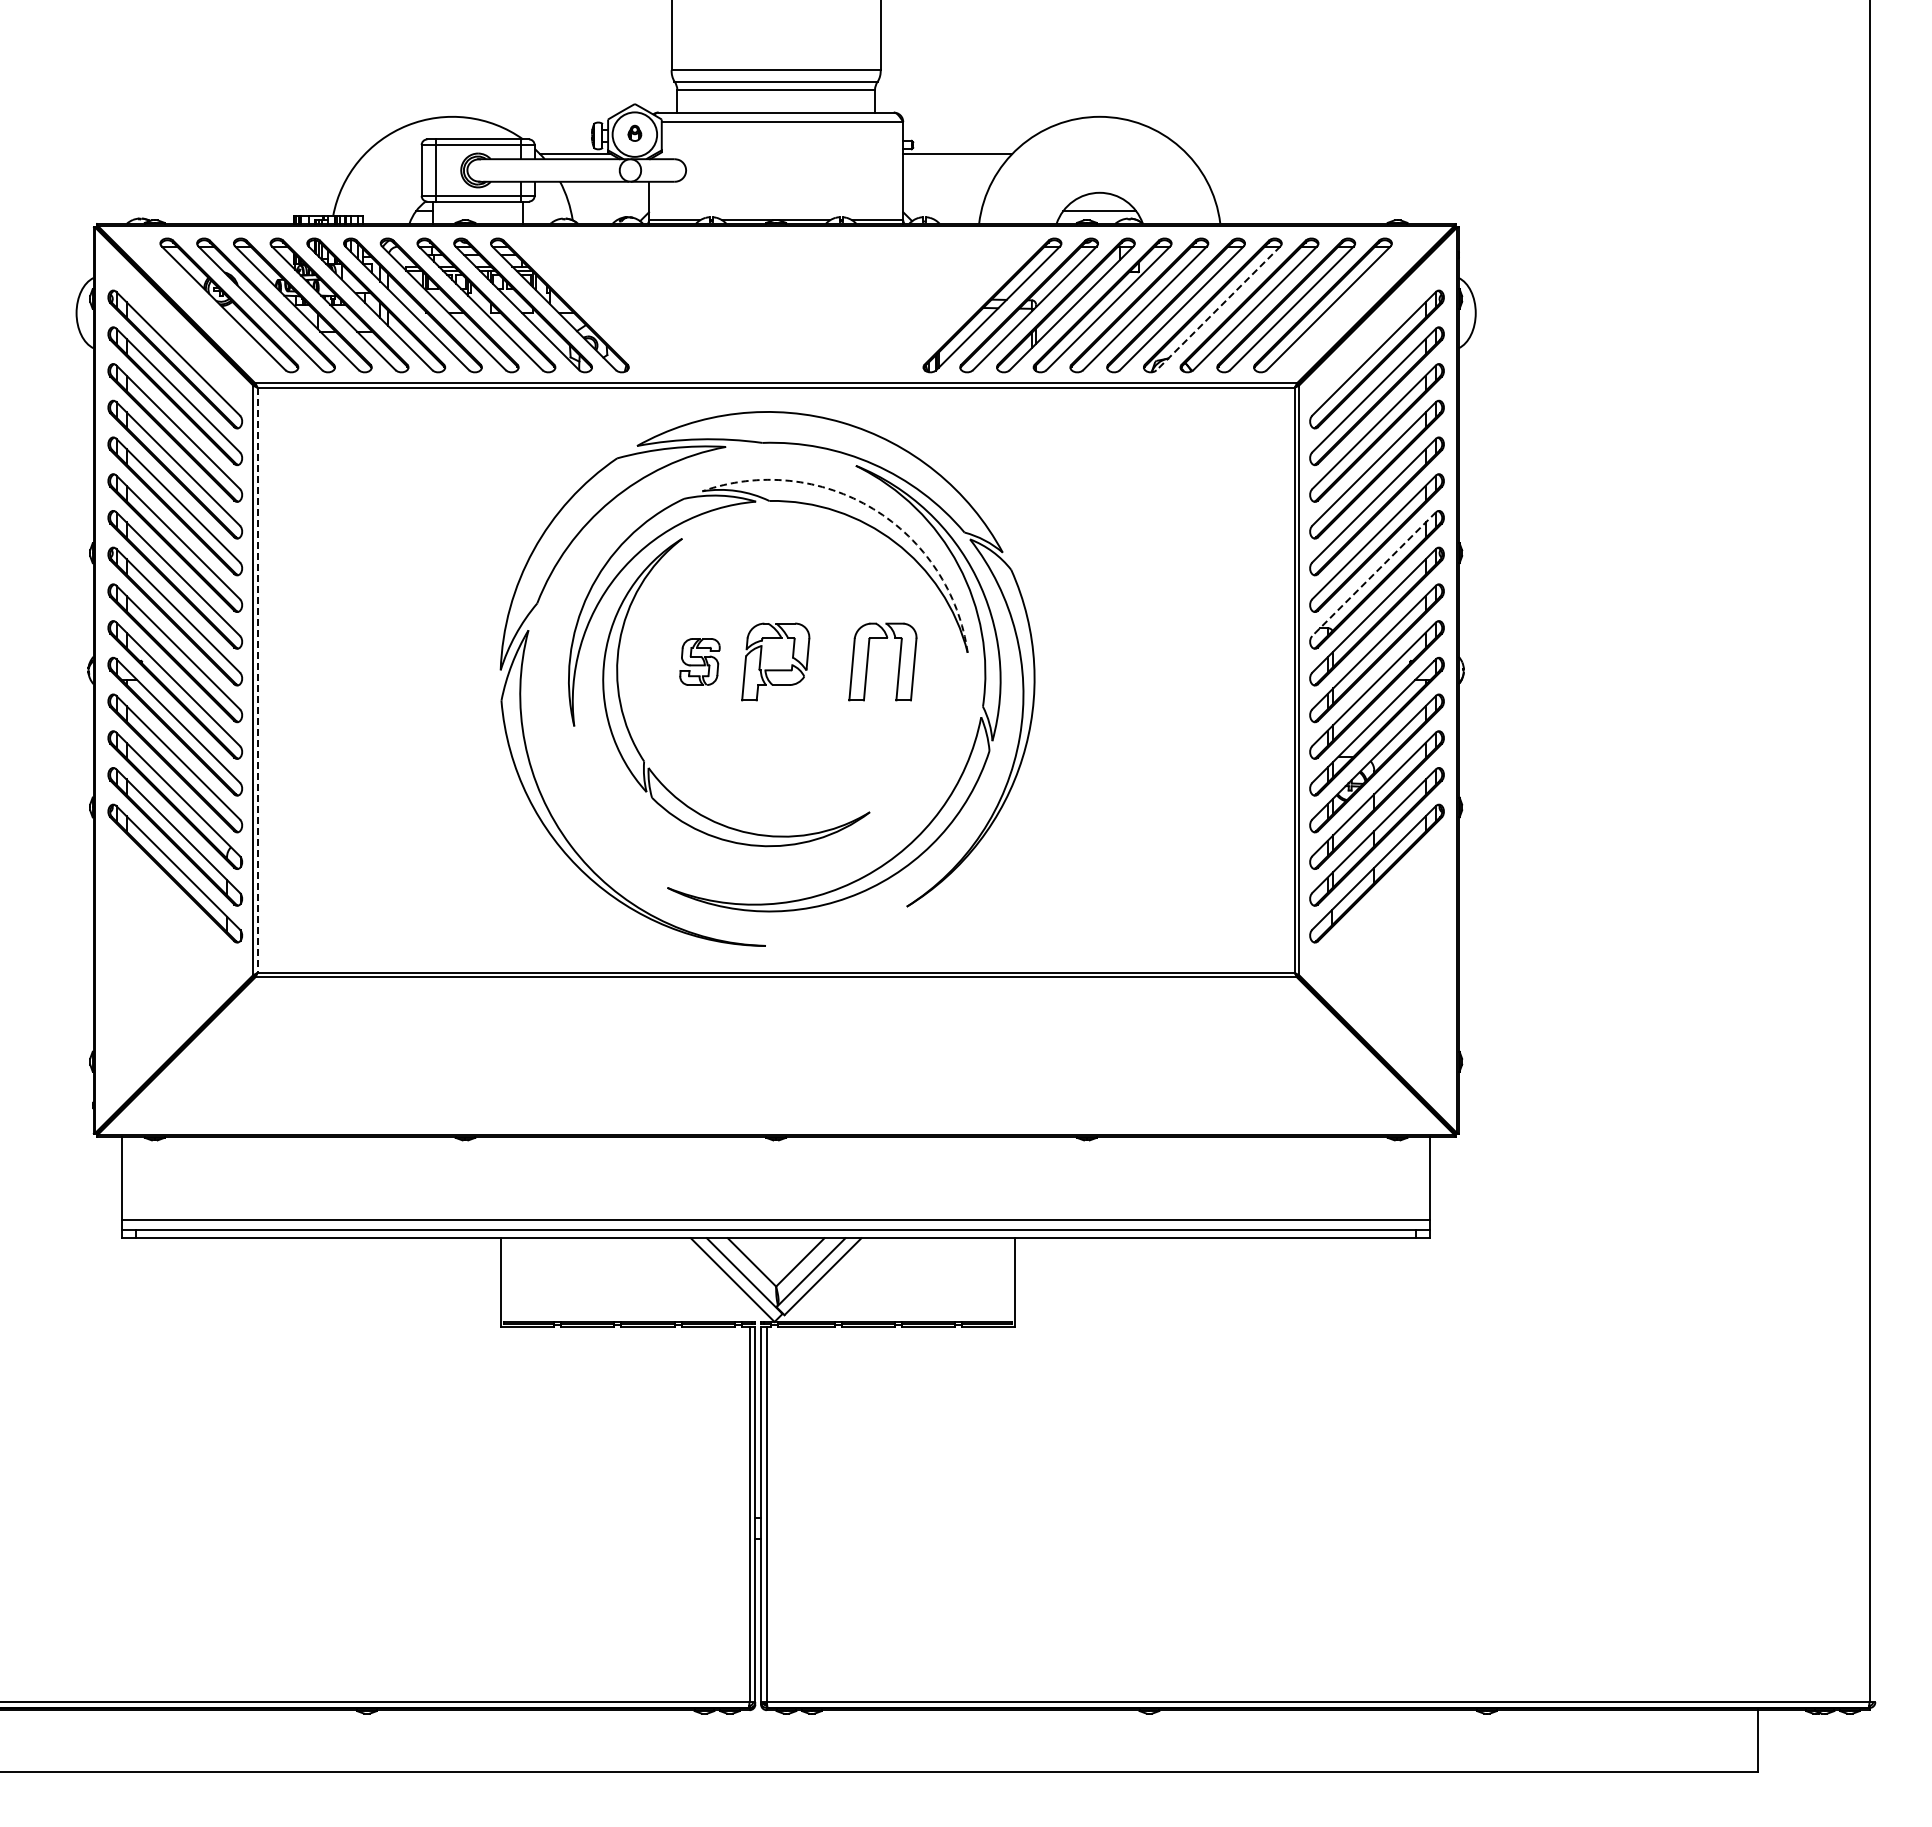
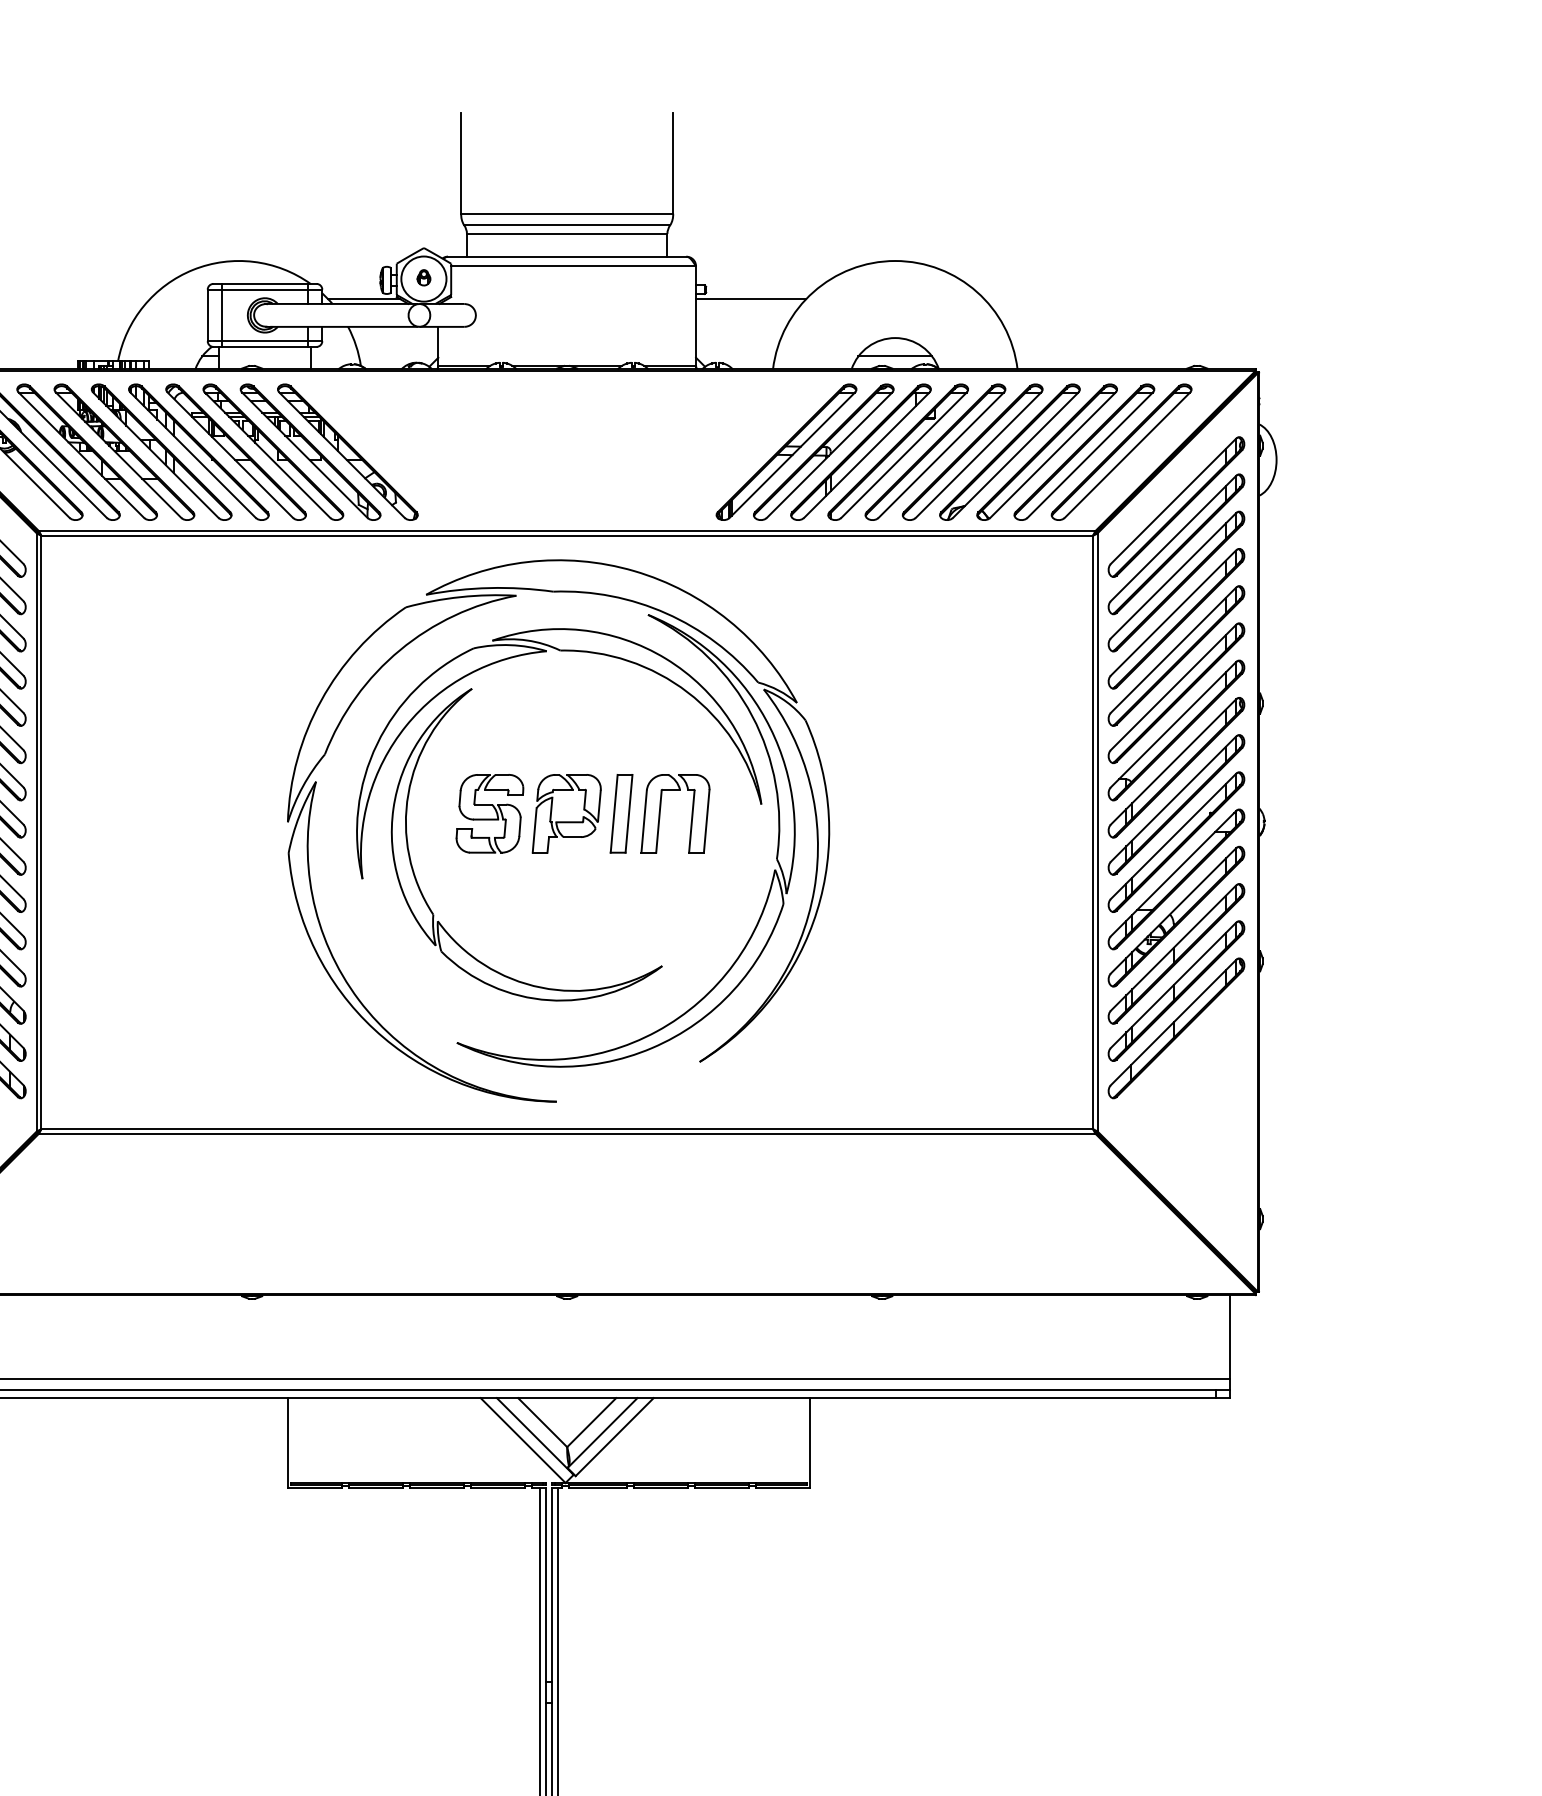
line: (1218, 308) -> (1015, 455), dashed -> solid
arc: (873, 509) -> (665, 659), dashed -> solid
line: (1374, 574) -> (1173, 725), dashed -> solid
part: (699, 661) -> (489, 813), size x1.67
part: (829, 661) -> (621, 813), added
line: (257, 680) -> (41, 832), dashed -> solid

